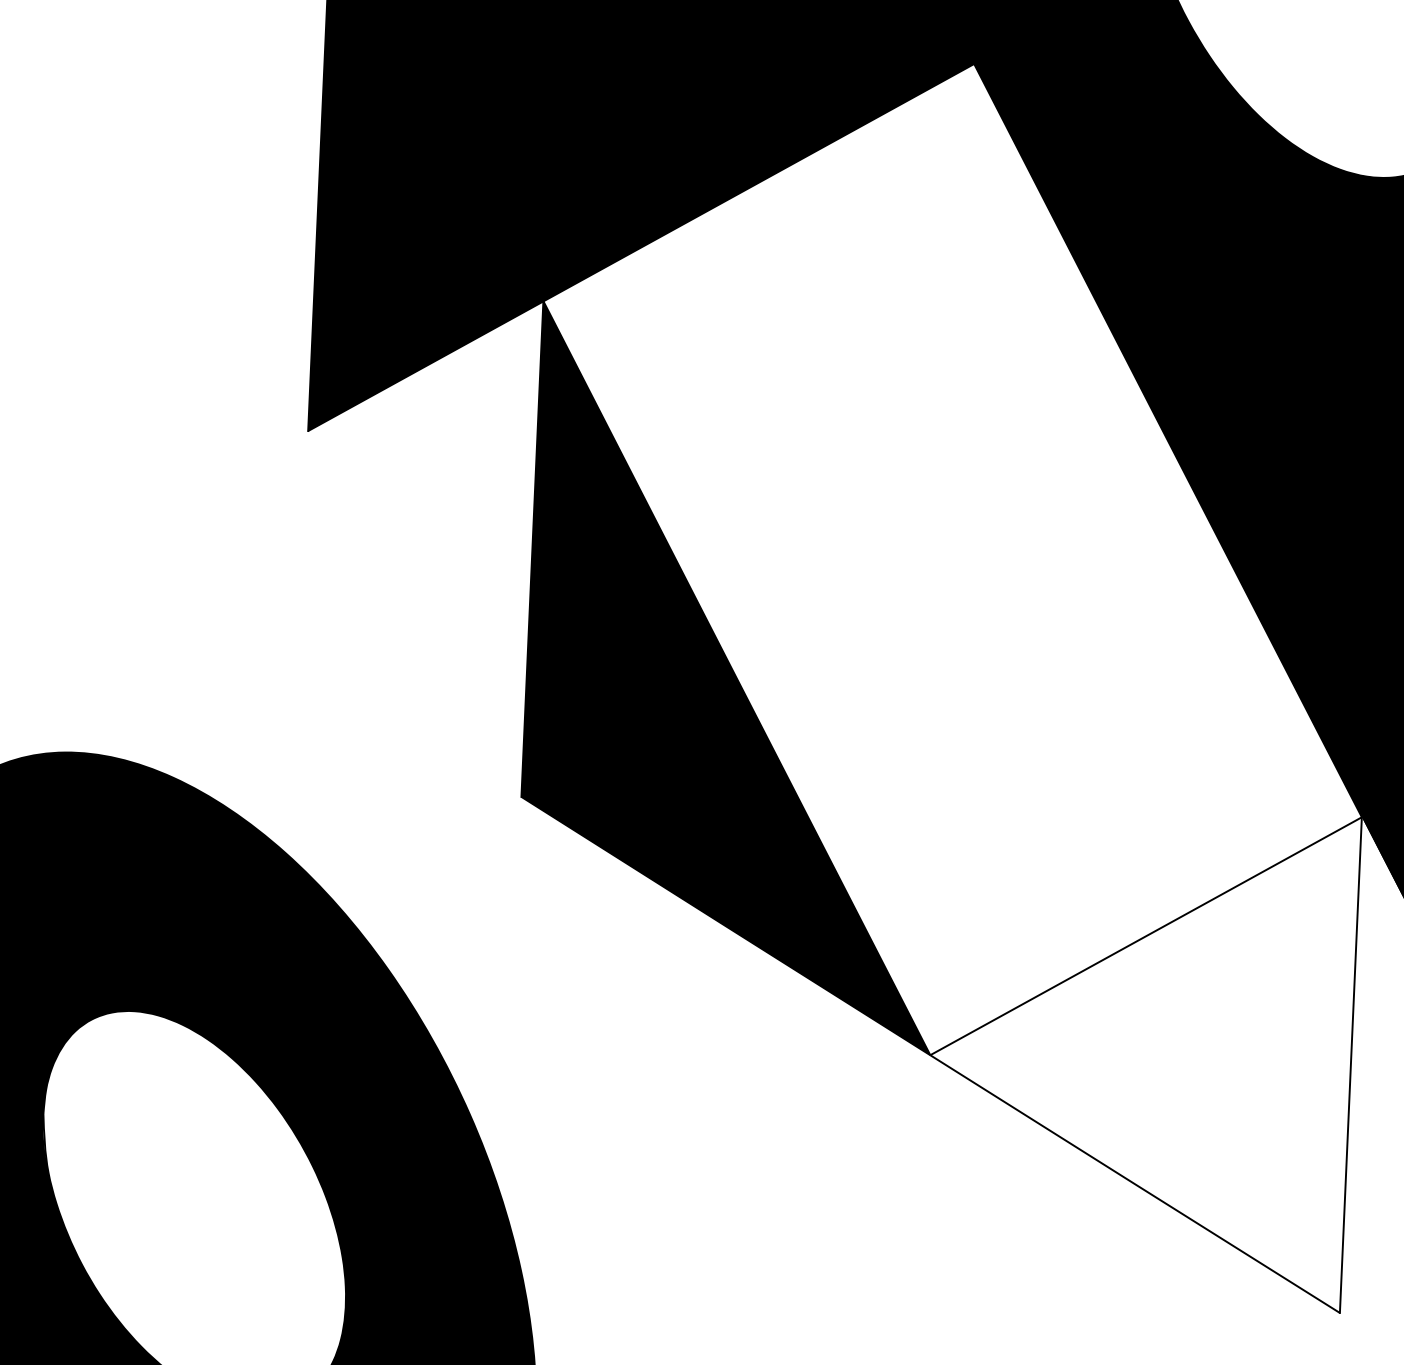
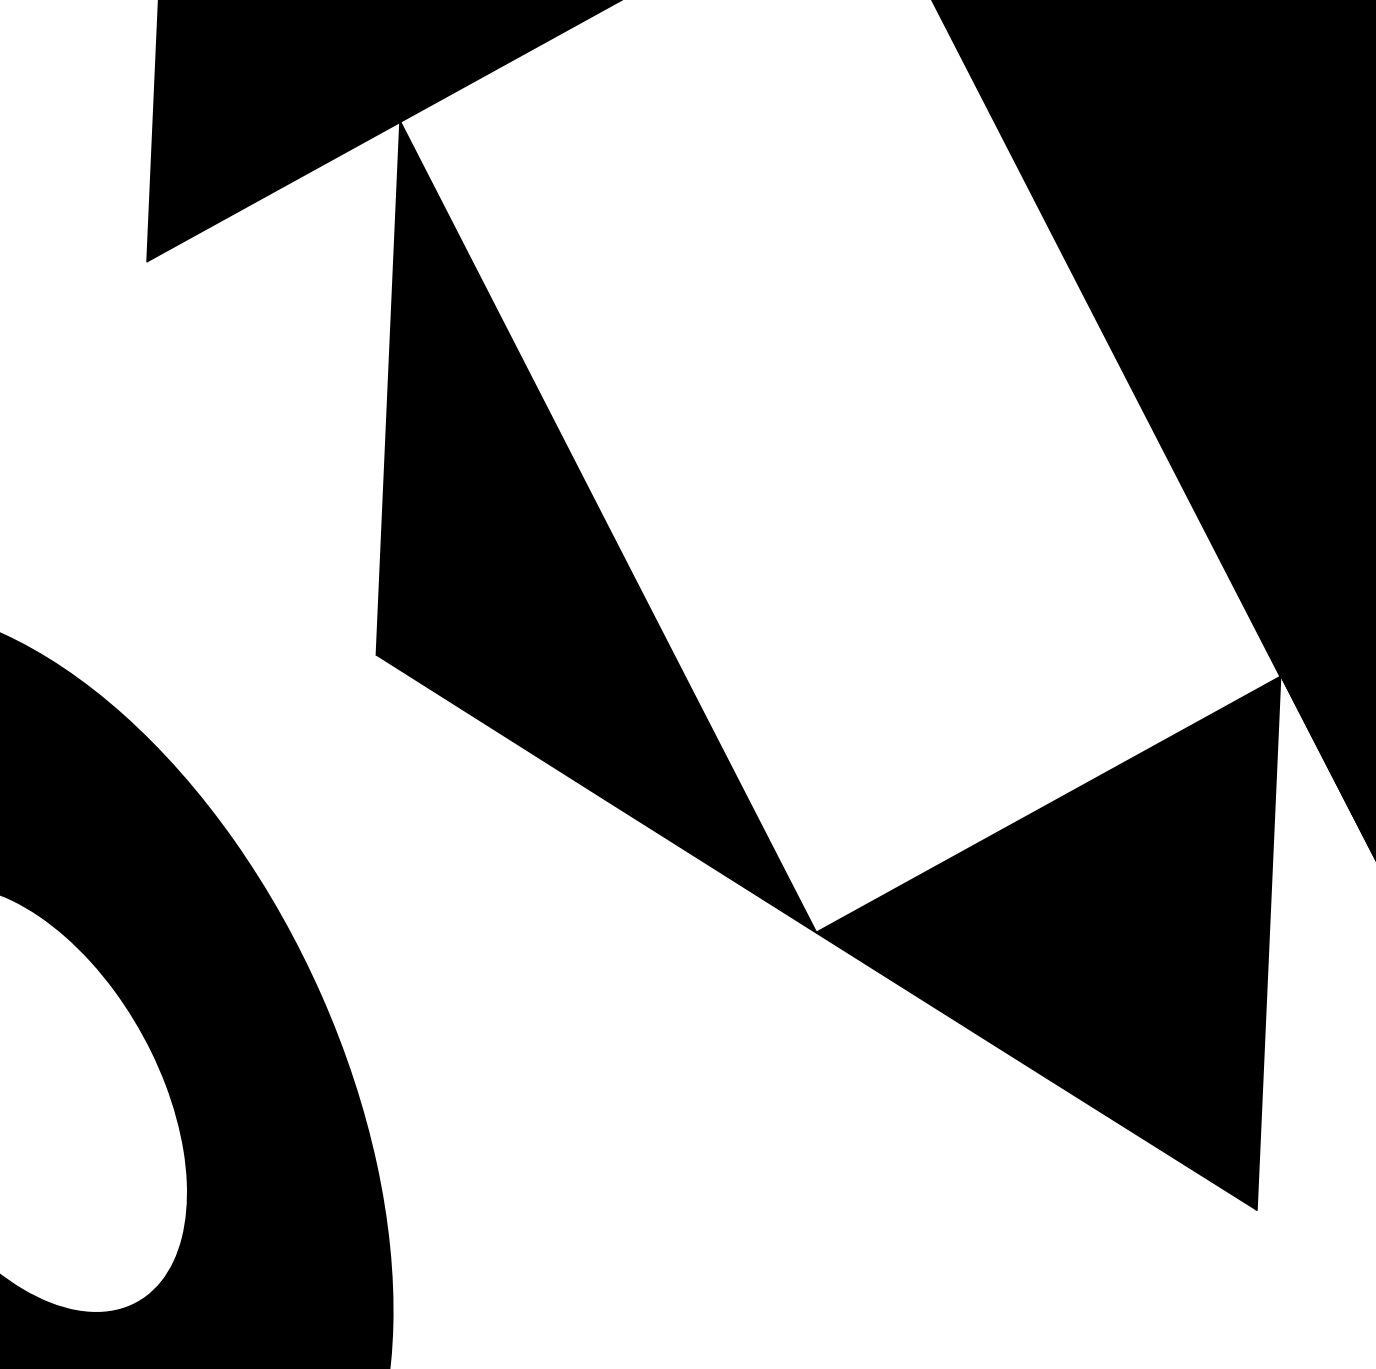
fill: (1145, 1064) -> (1047, 942), added

